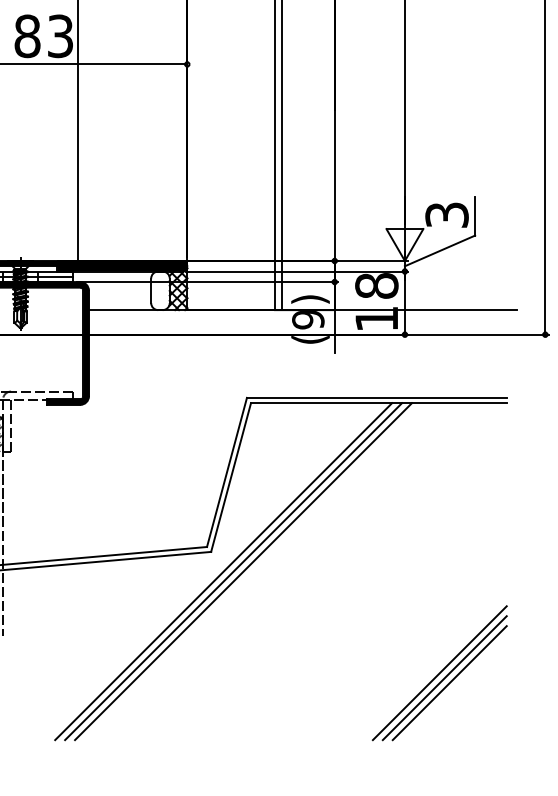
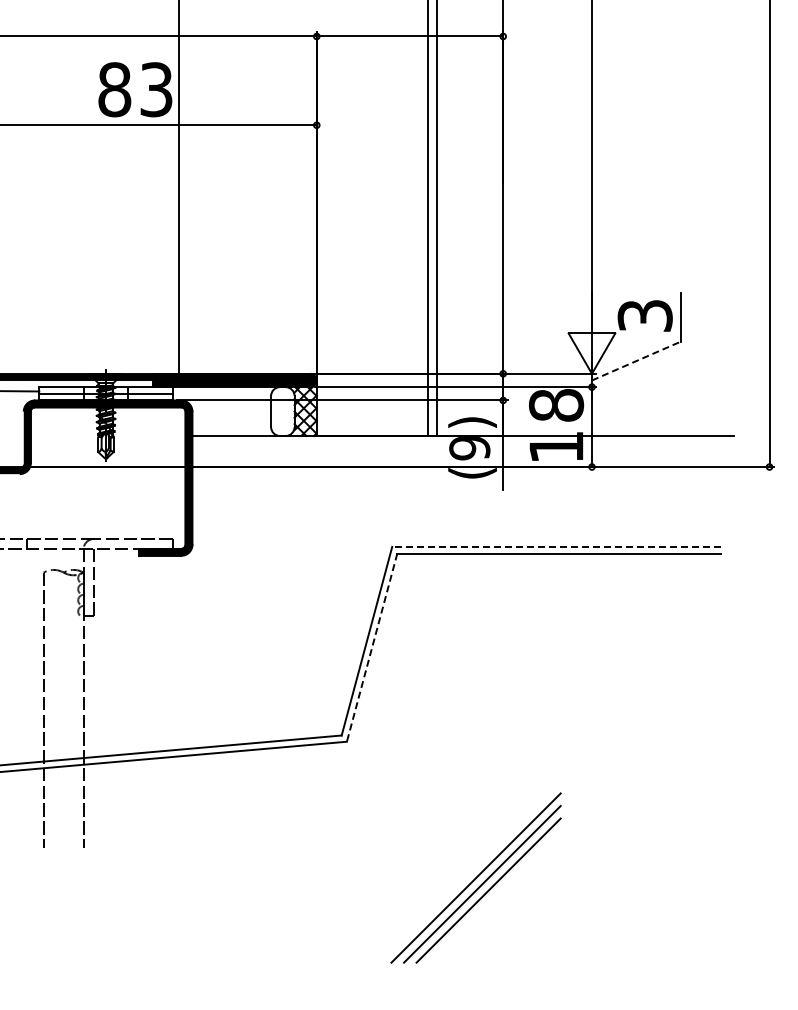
line: (440, 250) -> (636, 360), solid -> dashed
line: (376, 397) -> (555, 546), solid -> dashed
line: (231, 478) -> (372, 648), solid -> dashed
line: (223, 571) -> (362, 766), removed
line: (233, 571) -> (375, 766), removed
line: (243, 571) -> (387, 766), removed
part: (439, 672) -> (475, 877), moved

